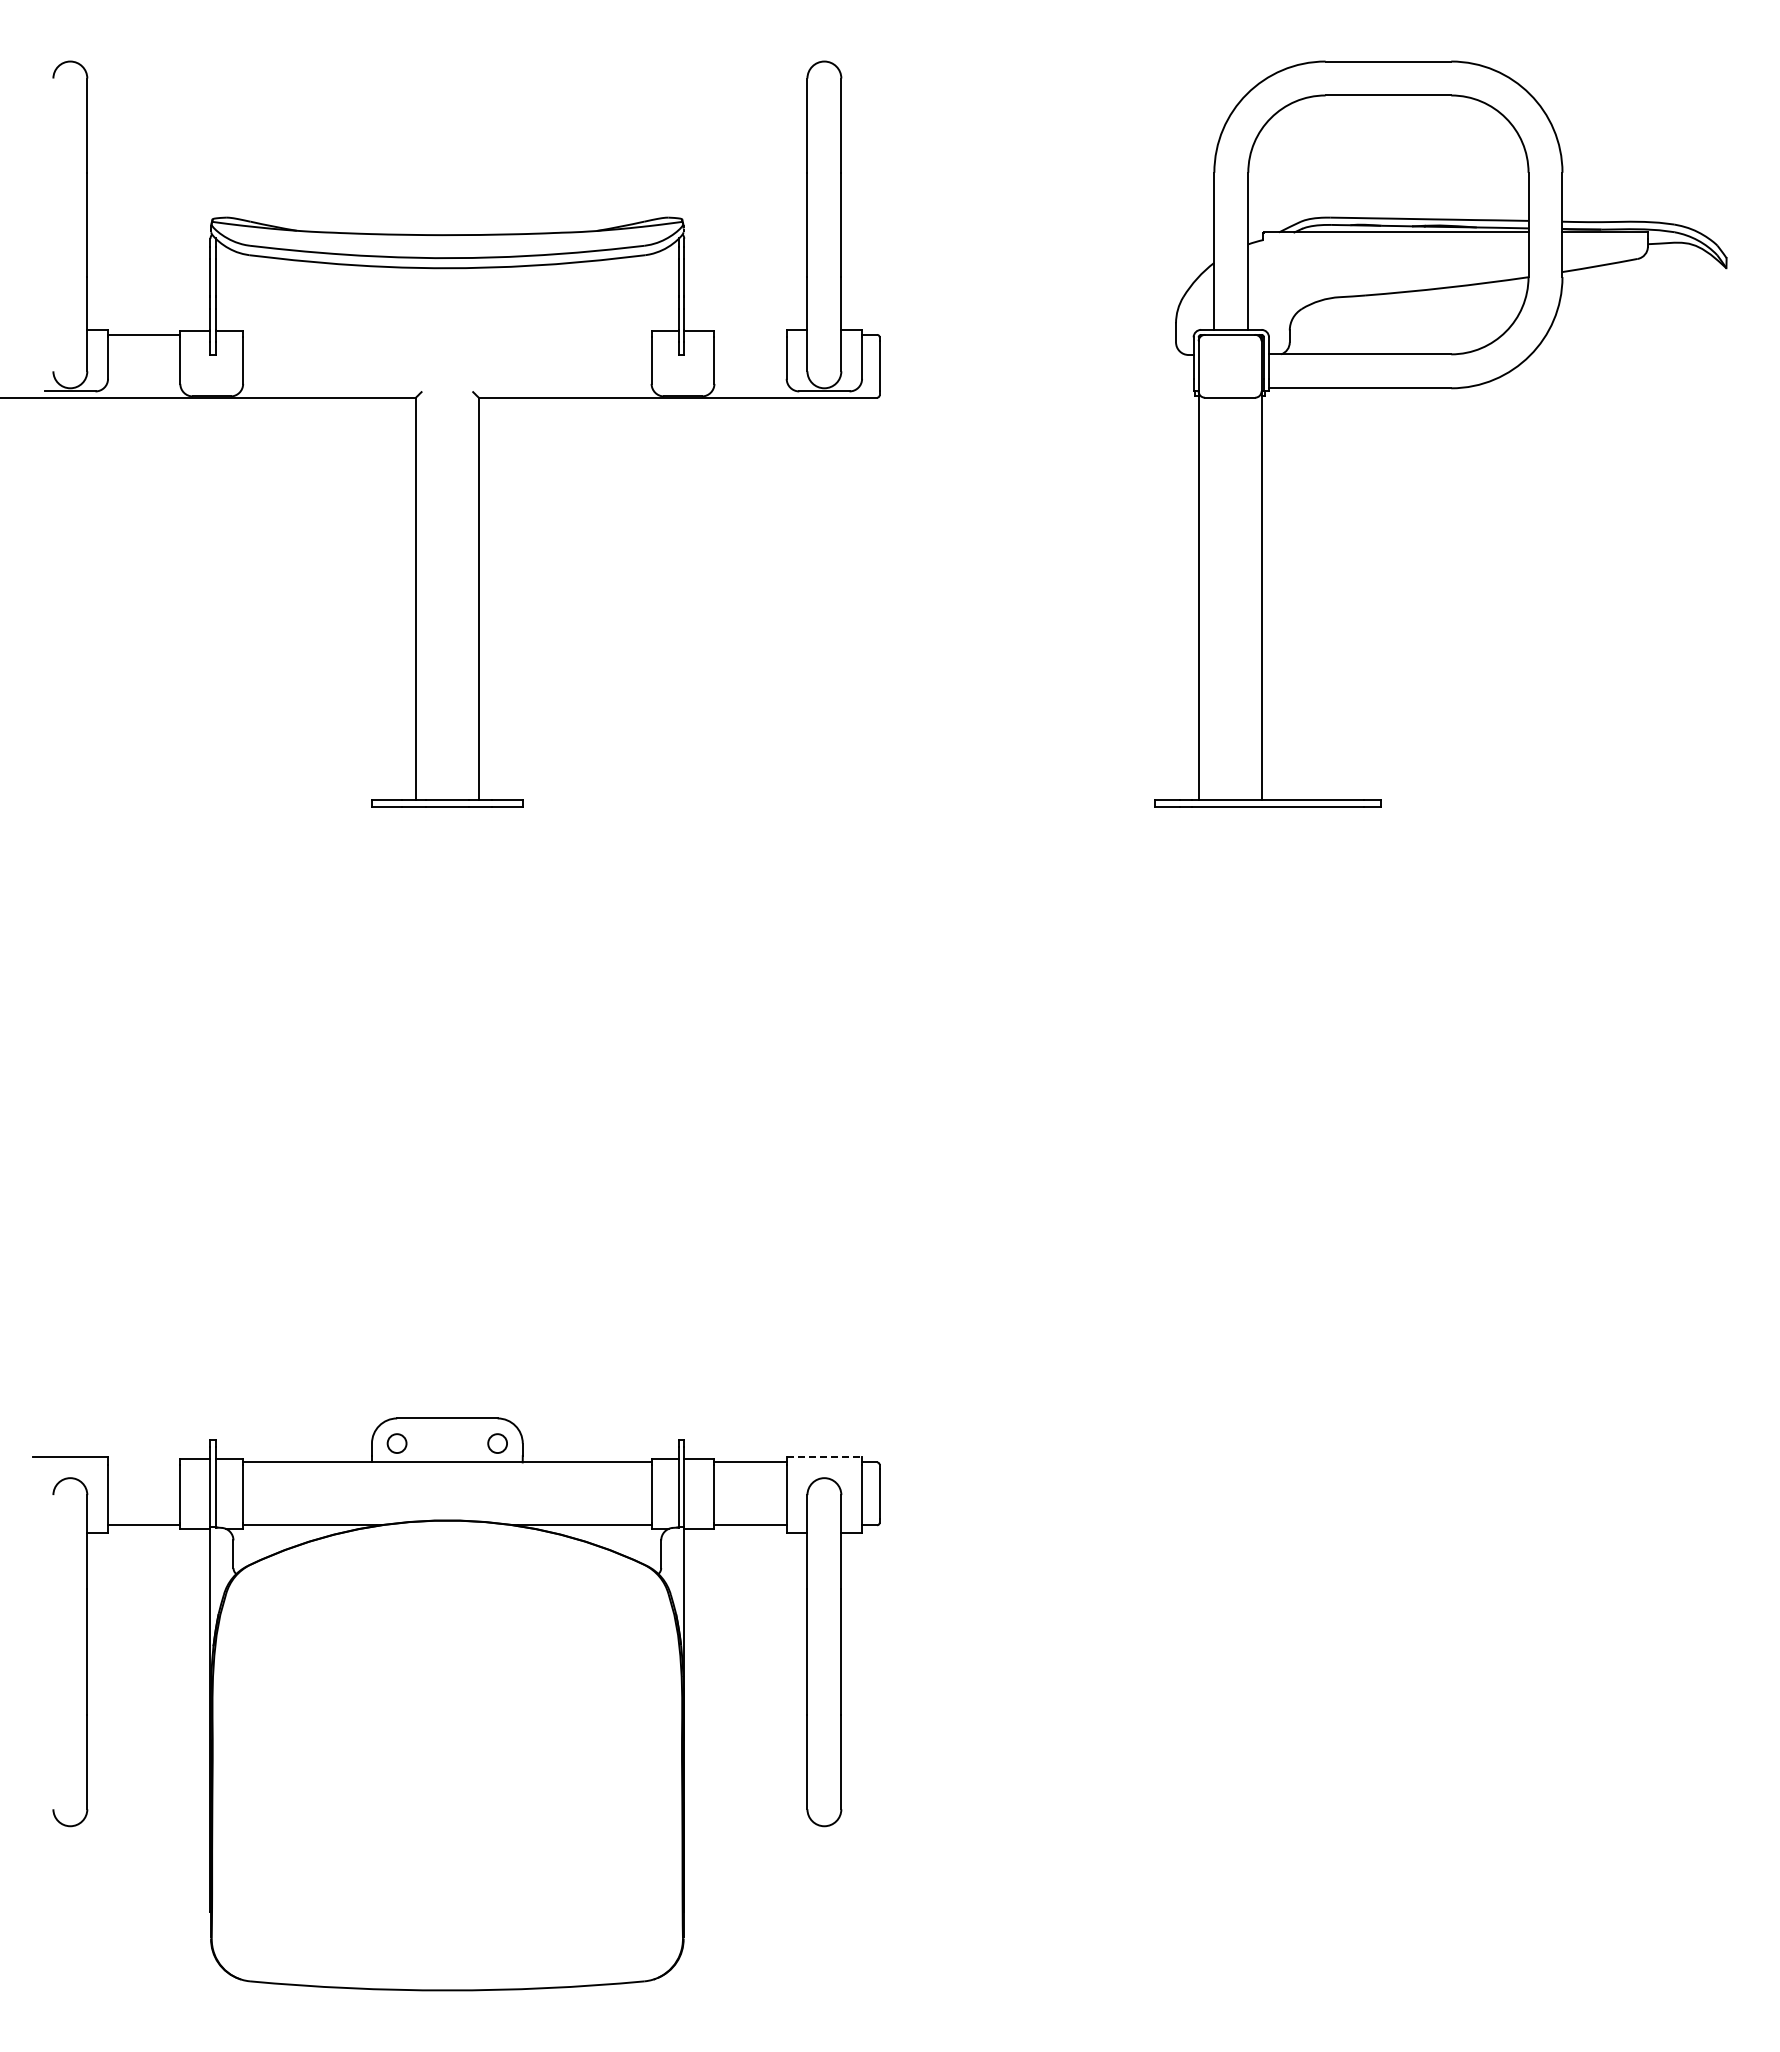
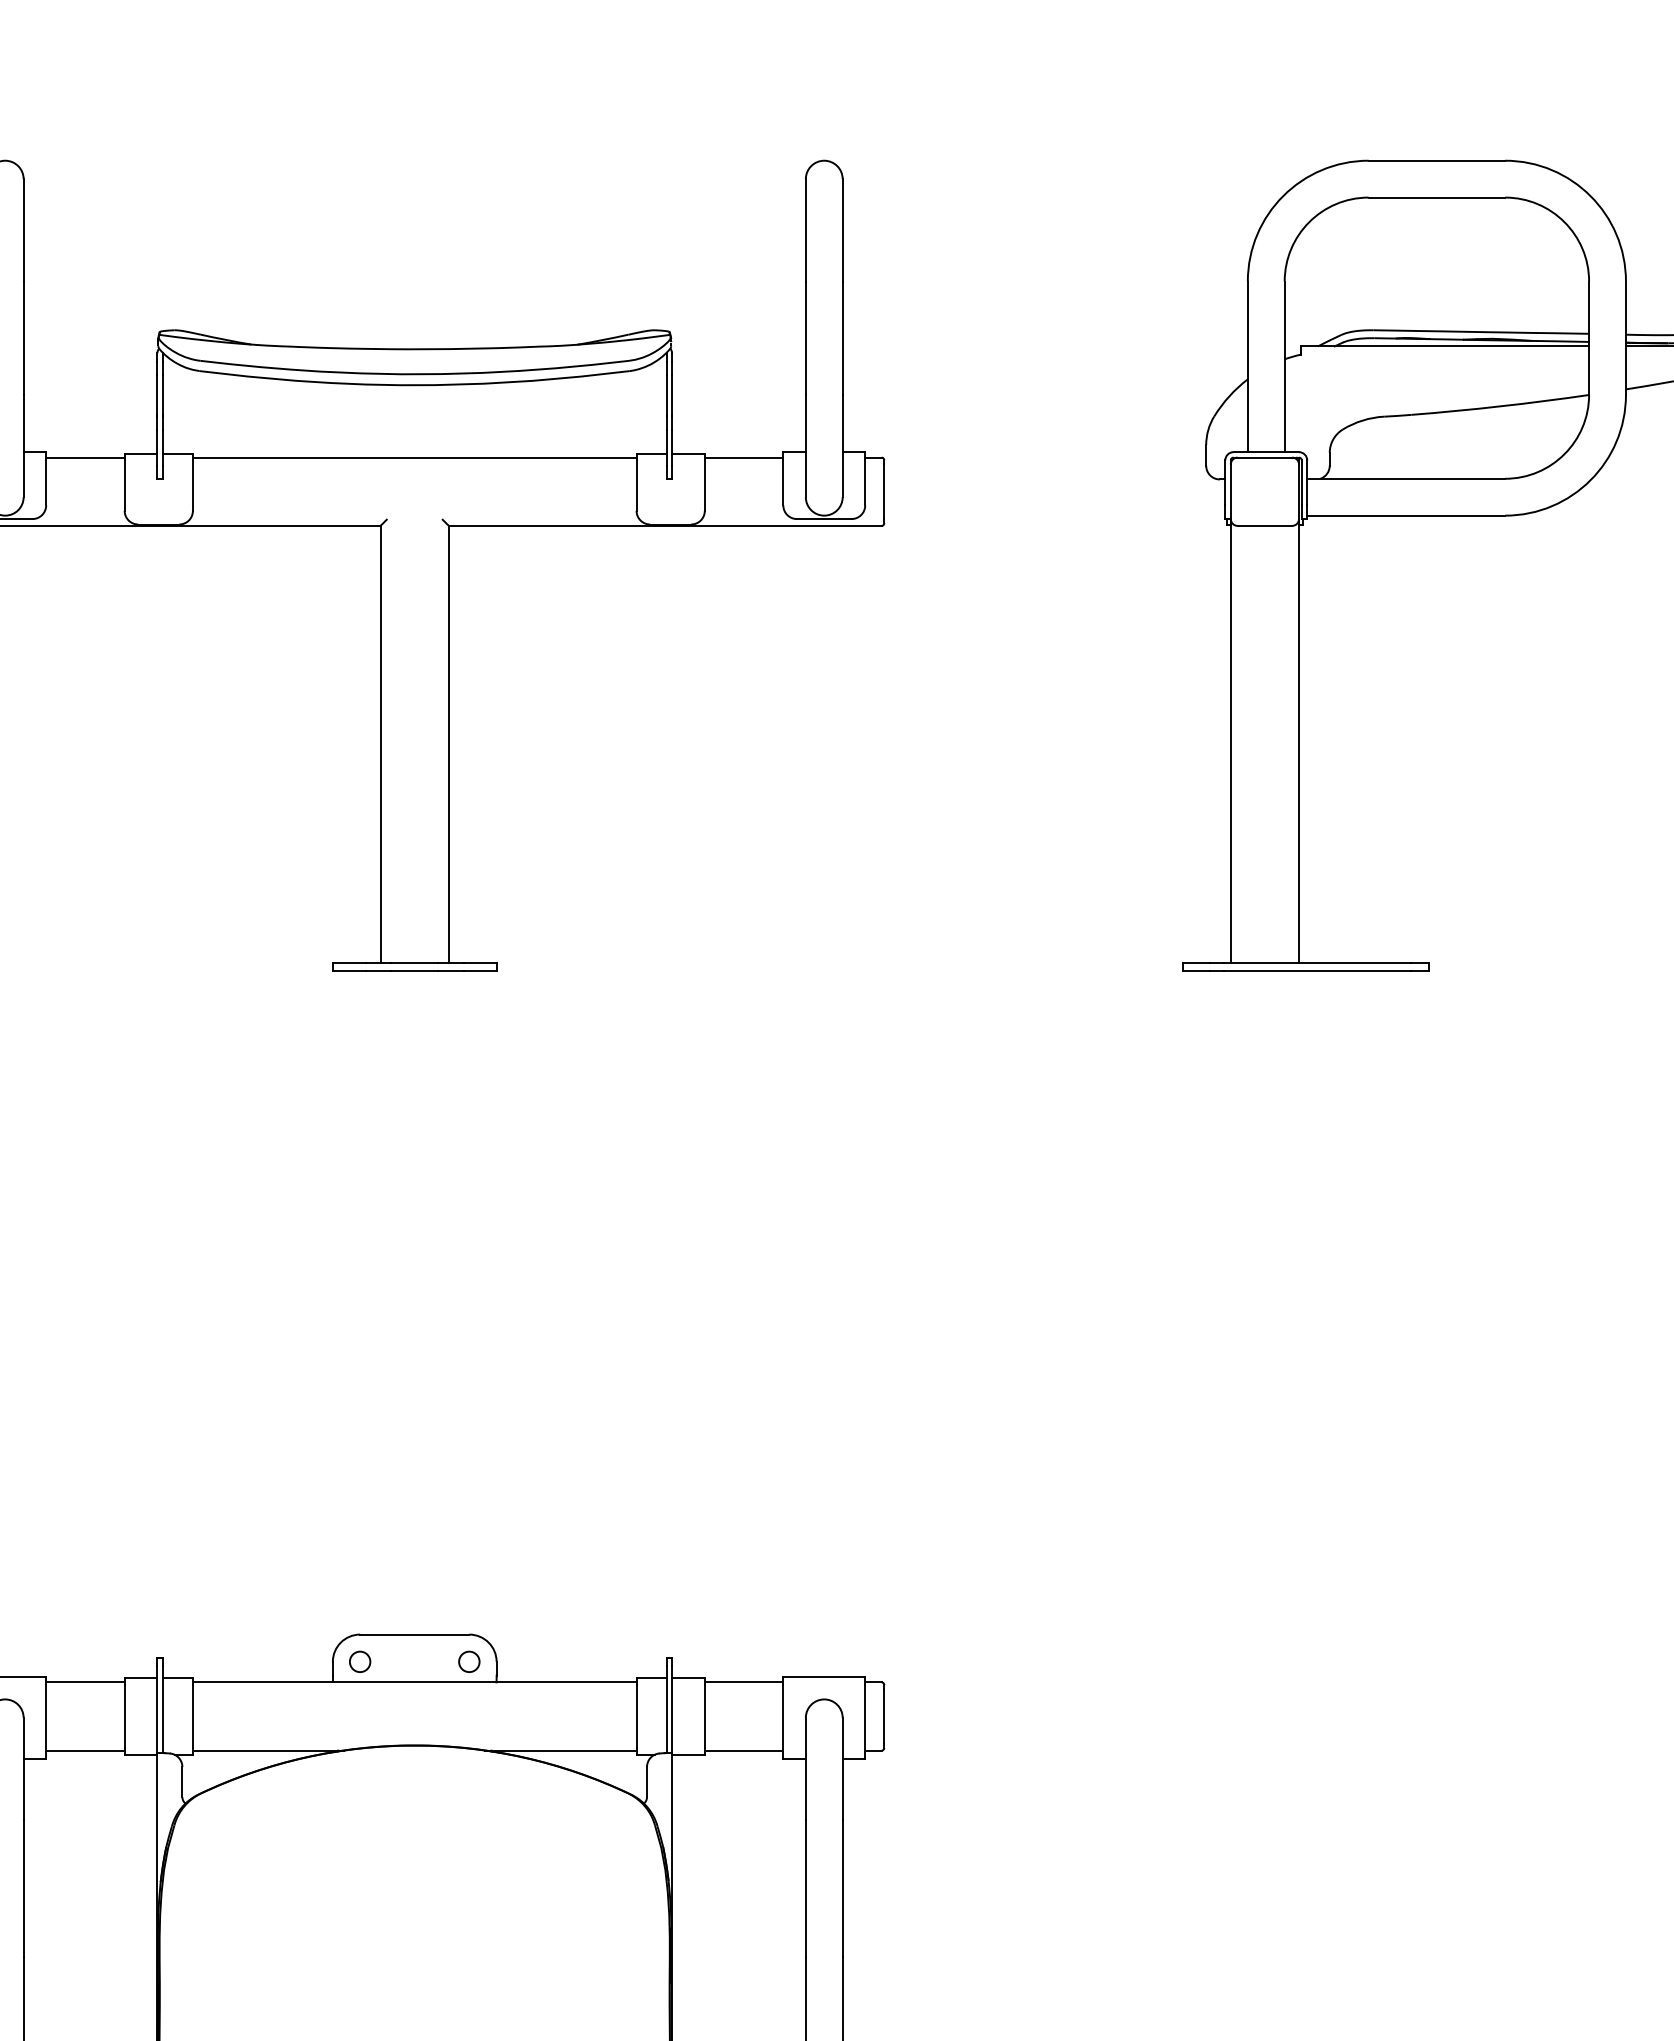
line: (447, 334) -> (414, 457), added
line: (750, 334) -> (743, 457), added
line: (824, 1457) -> (824, 1677), dashed -> solid
line: (144, 1462) -> (85, 1682), added

